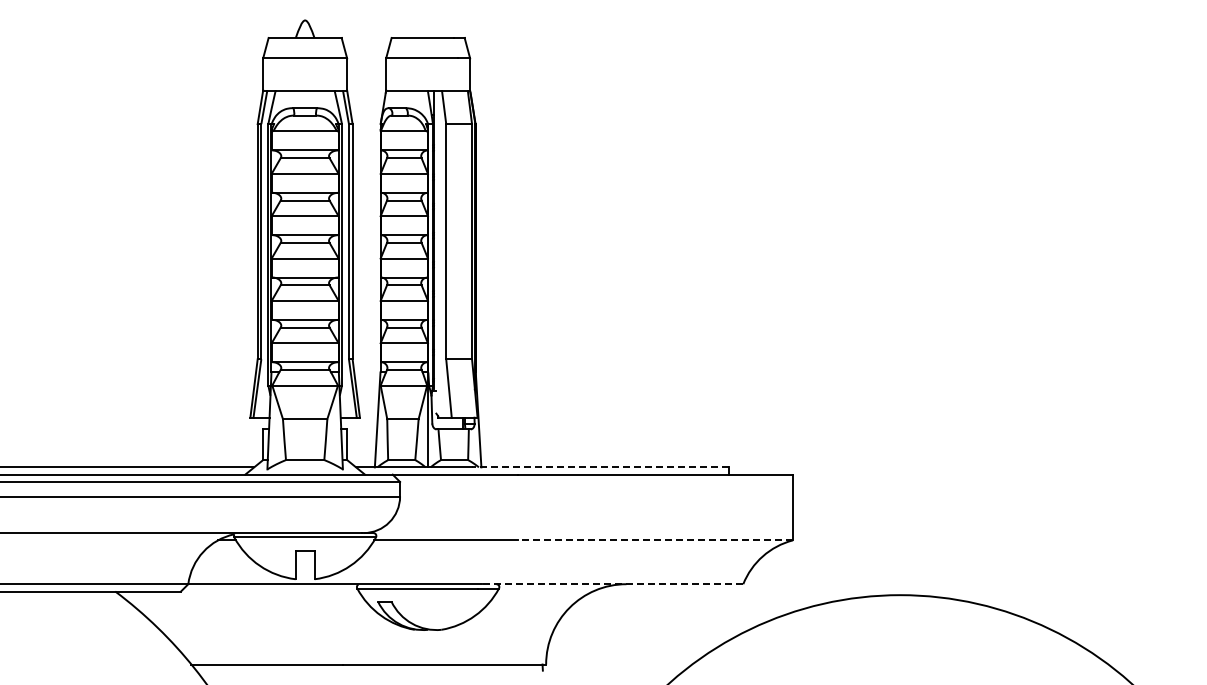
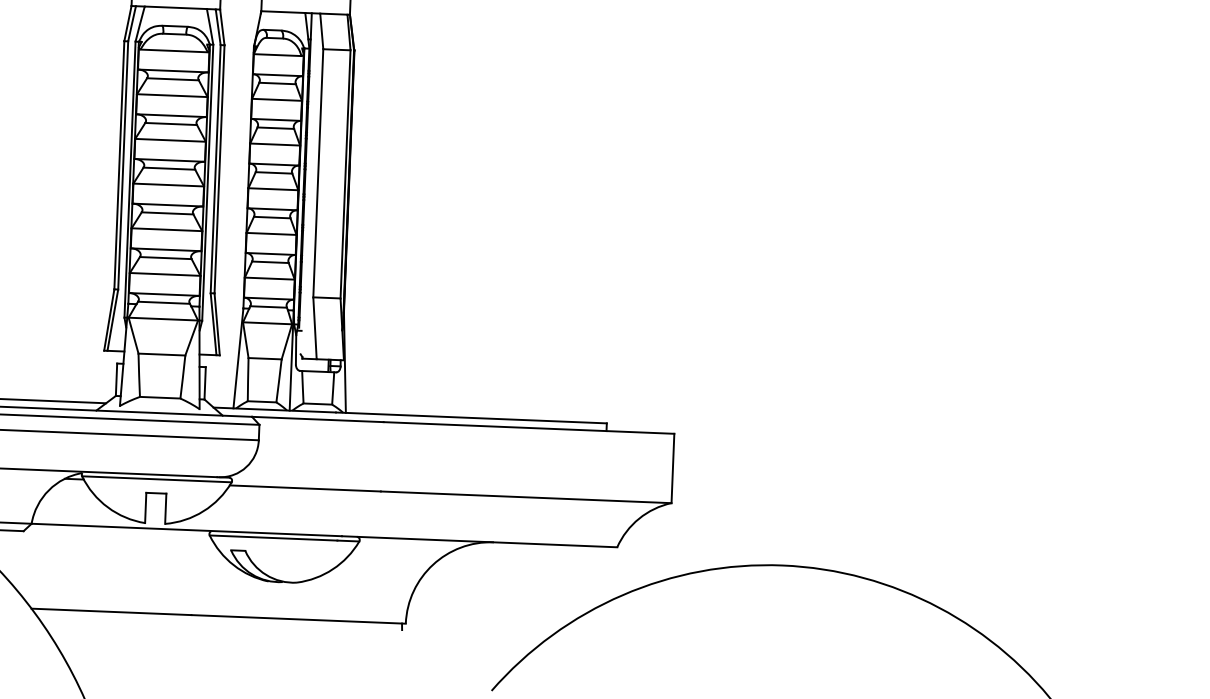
line: (599, 467) -> (470, 418), dashed -> solid
line: (655, 540) -> (526, 497), dashed -> solid
line: (612, 584) -> (479, 542), dashed -> solid

